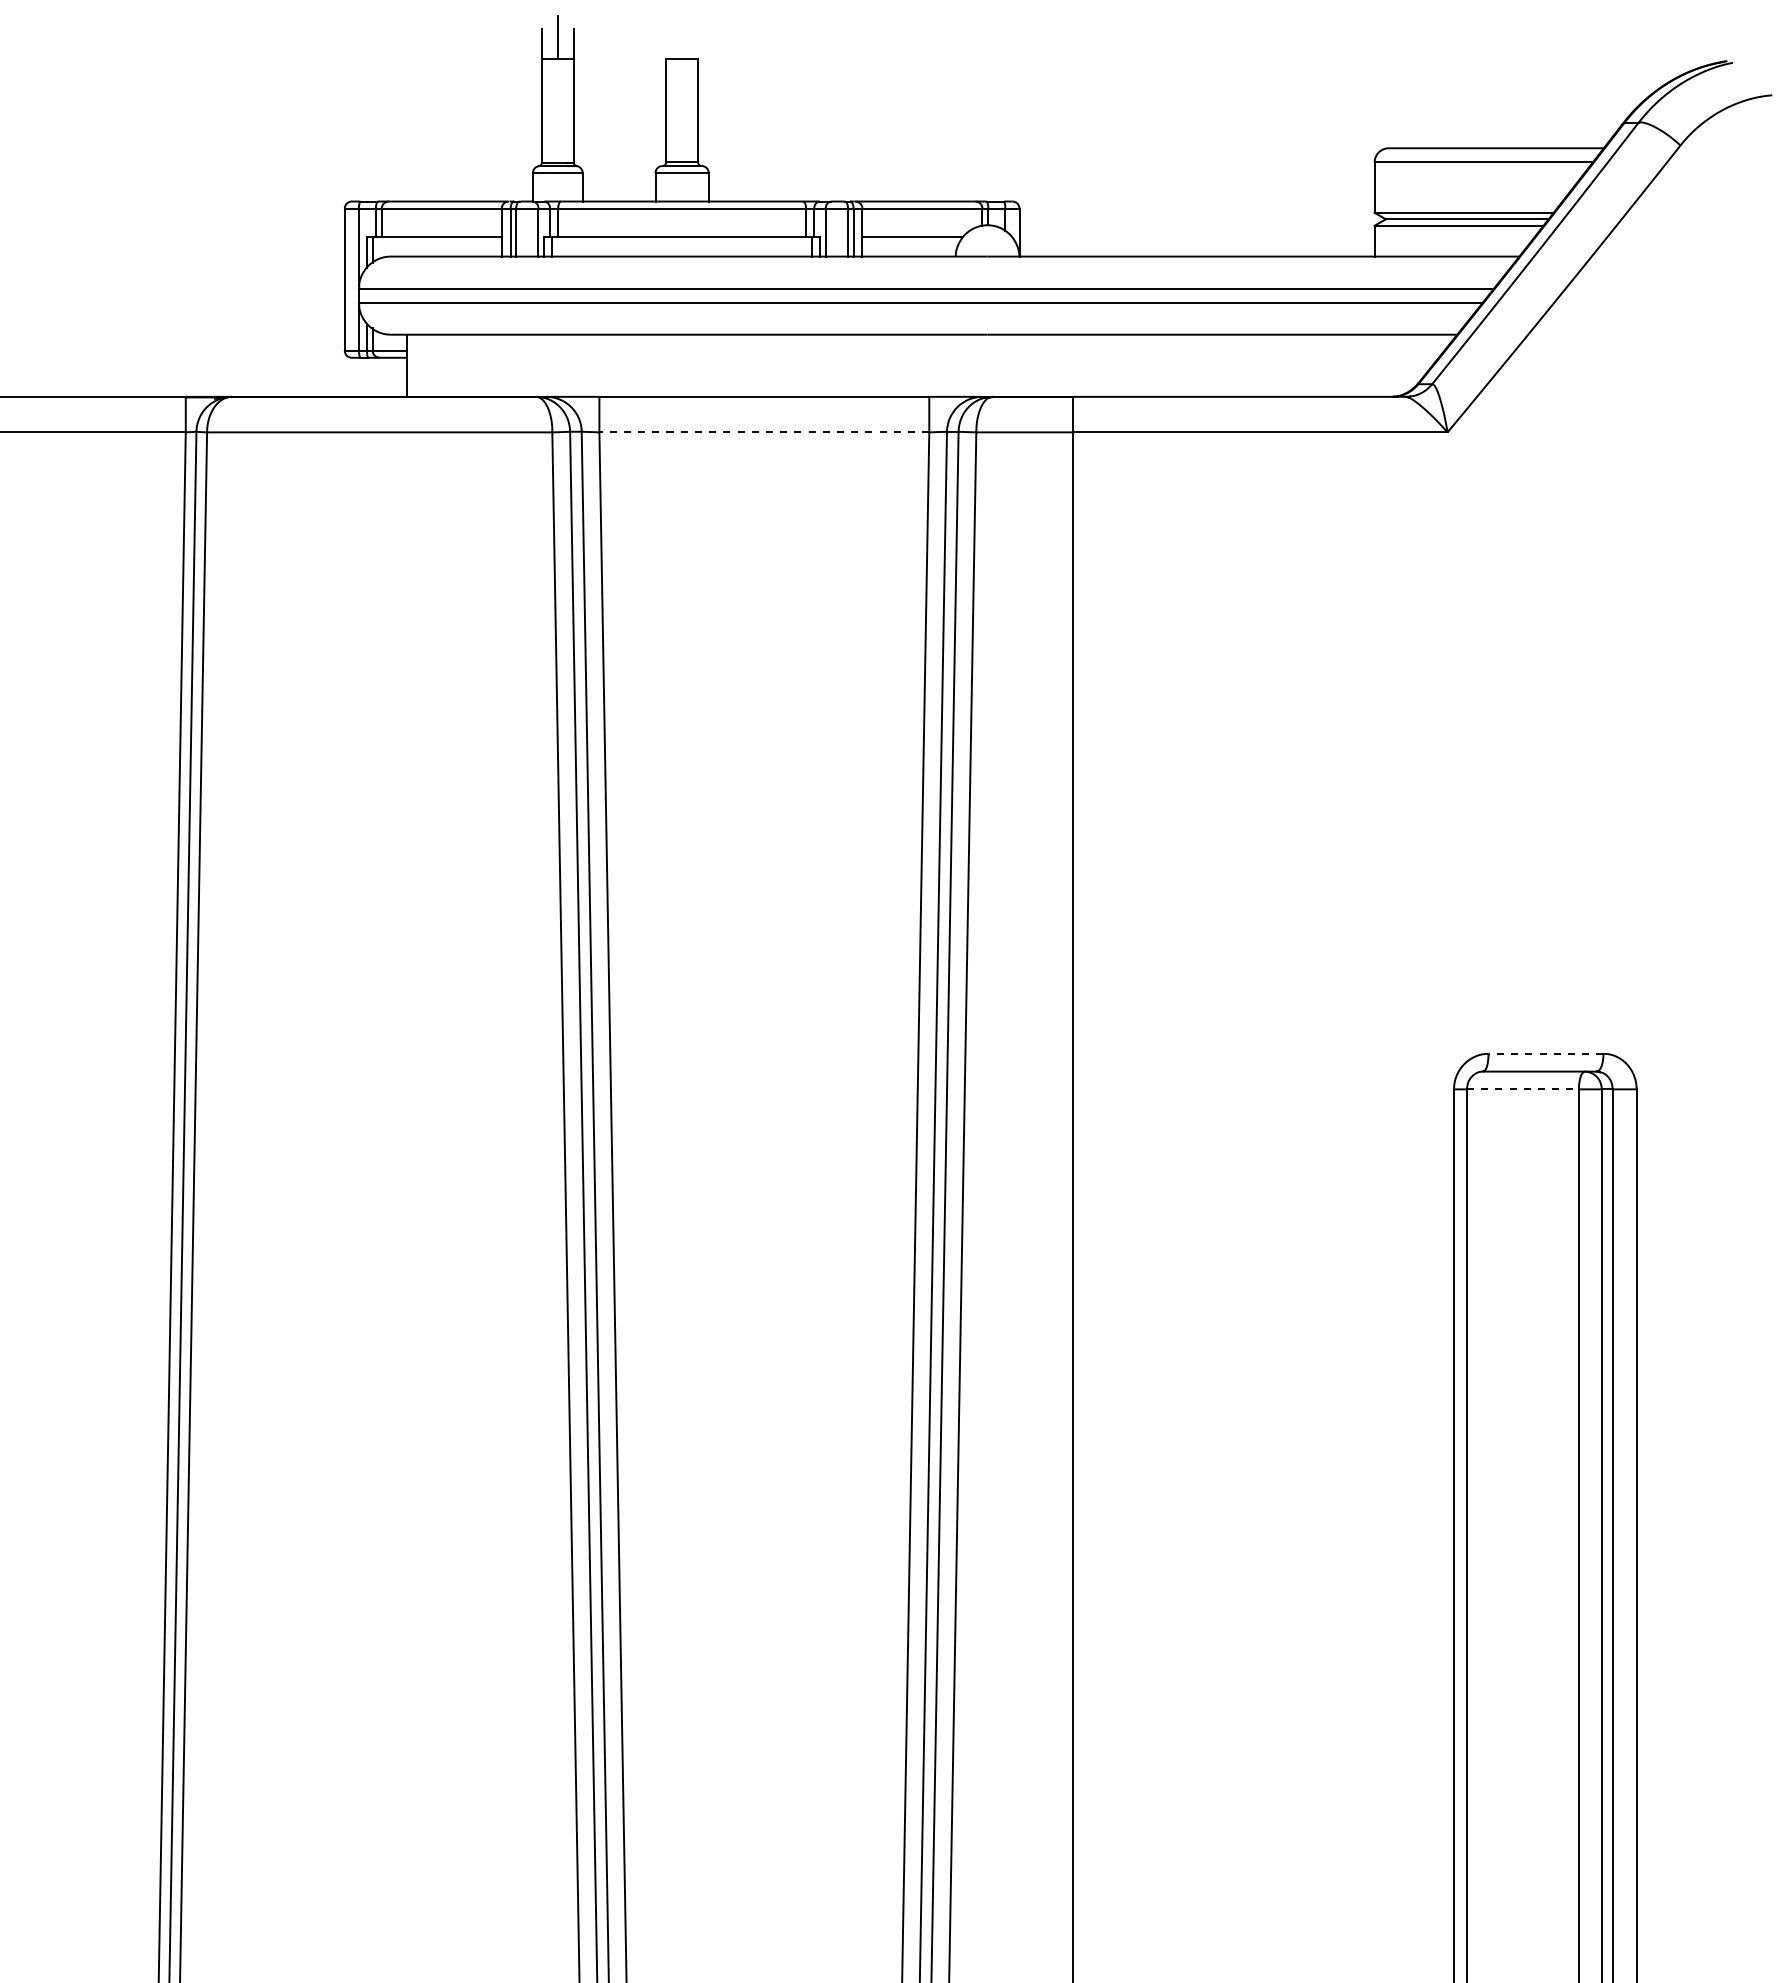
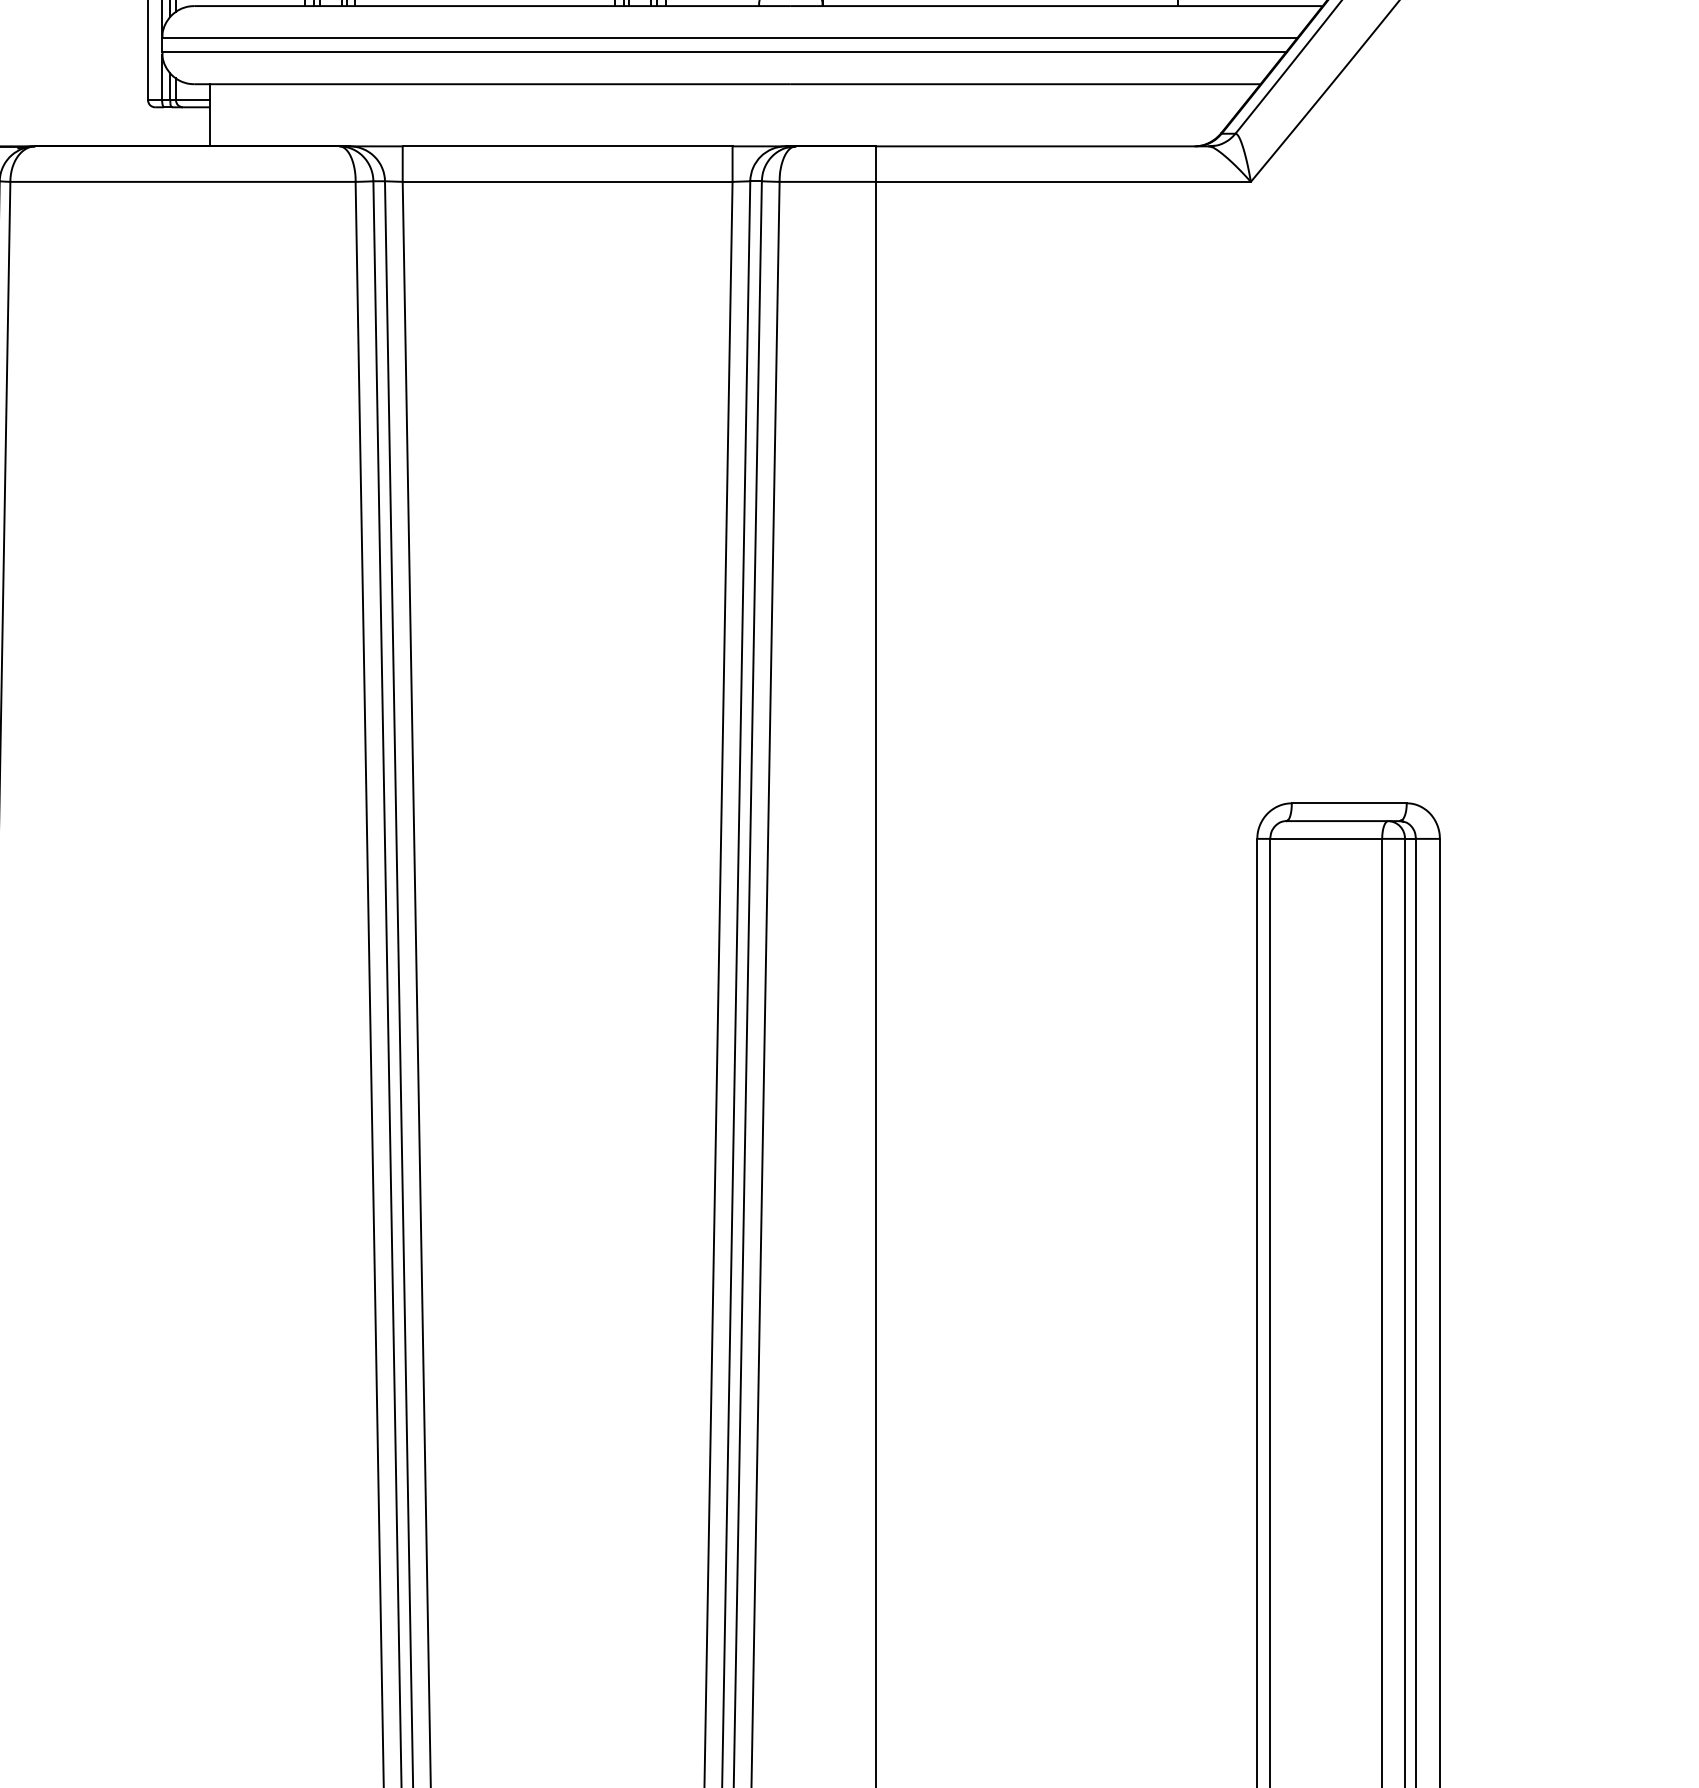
line: (764, 432) -> (567, 182), dashed -> solid
line: (1545, 1053) -> (1348, 803), dashed -> solid
line: (1522, 1089) -> (1325, 839), dashed -> solid

